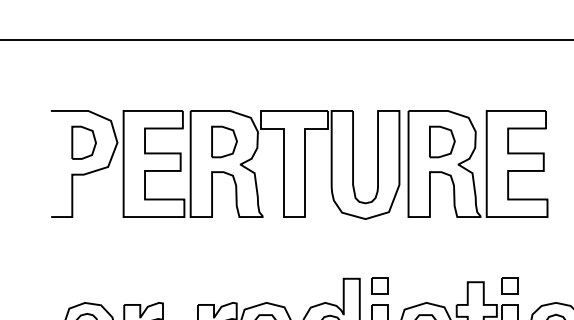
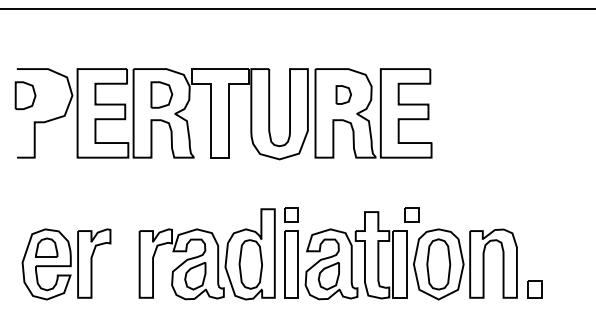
part: (442, 141) -> (343, 94), size x0.7
part: (83, 142) -> (25, 95), moved
part: (509, 285) -> (411, 214), moved

